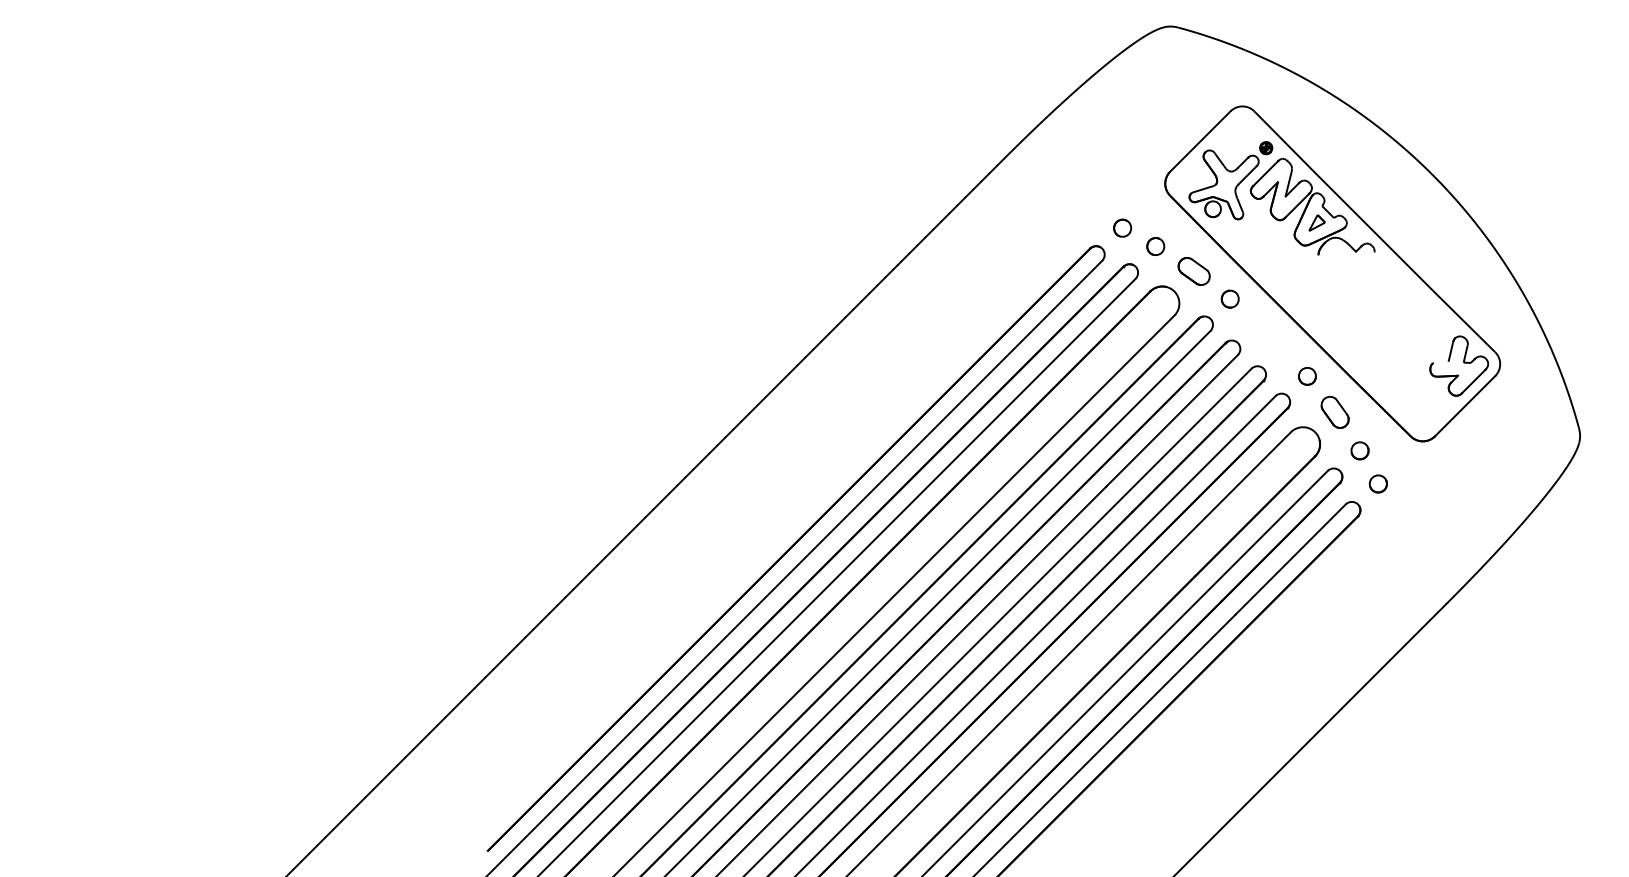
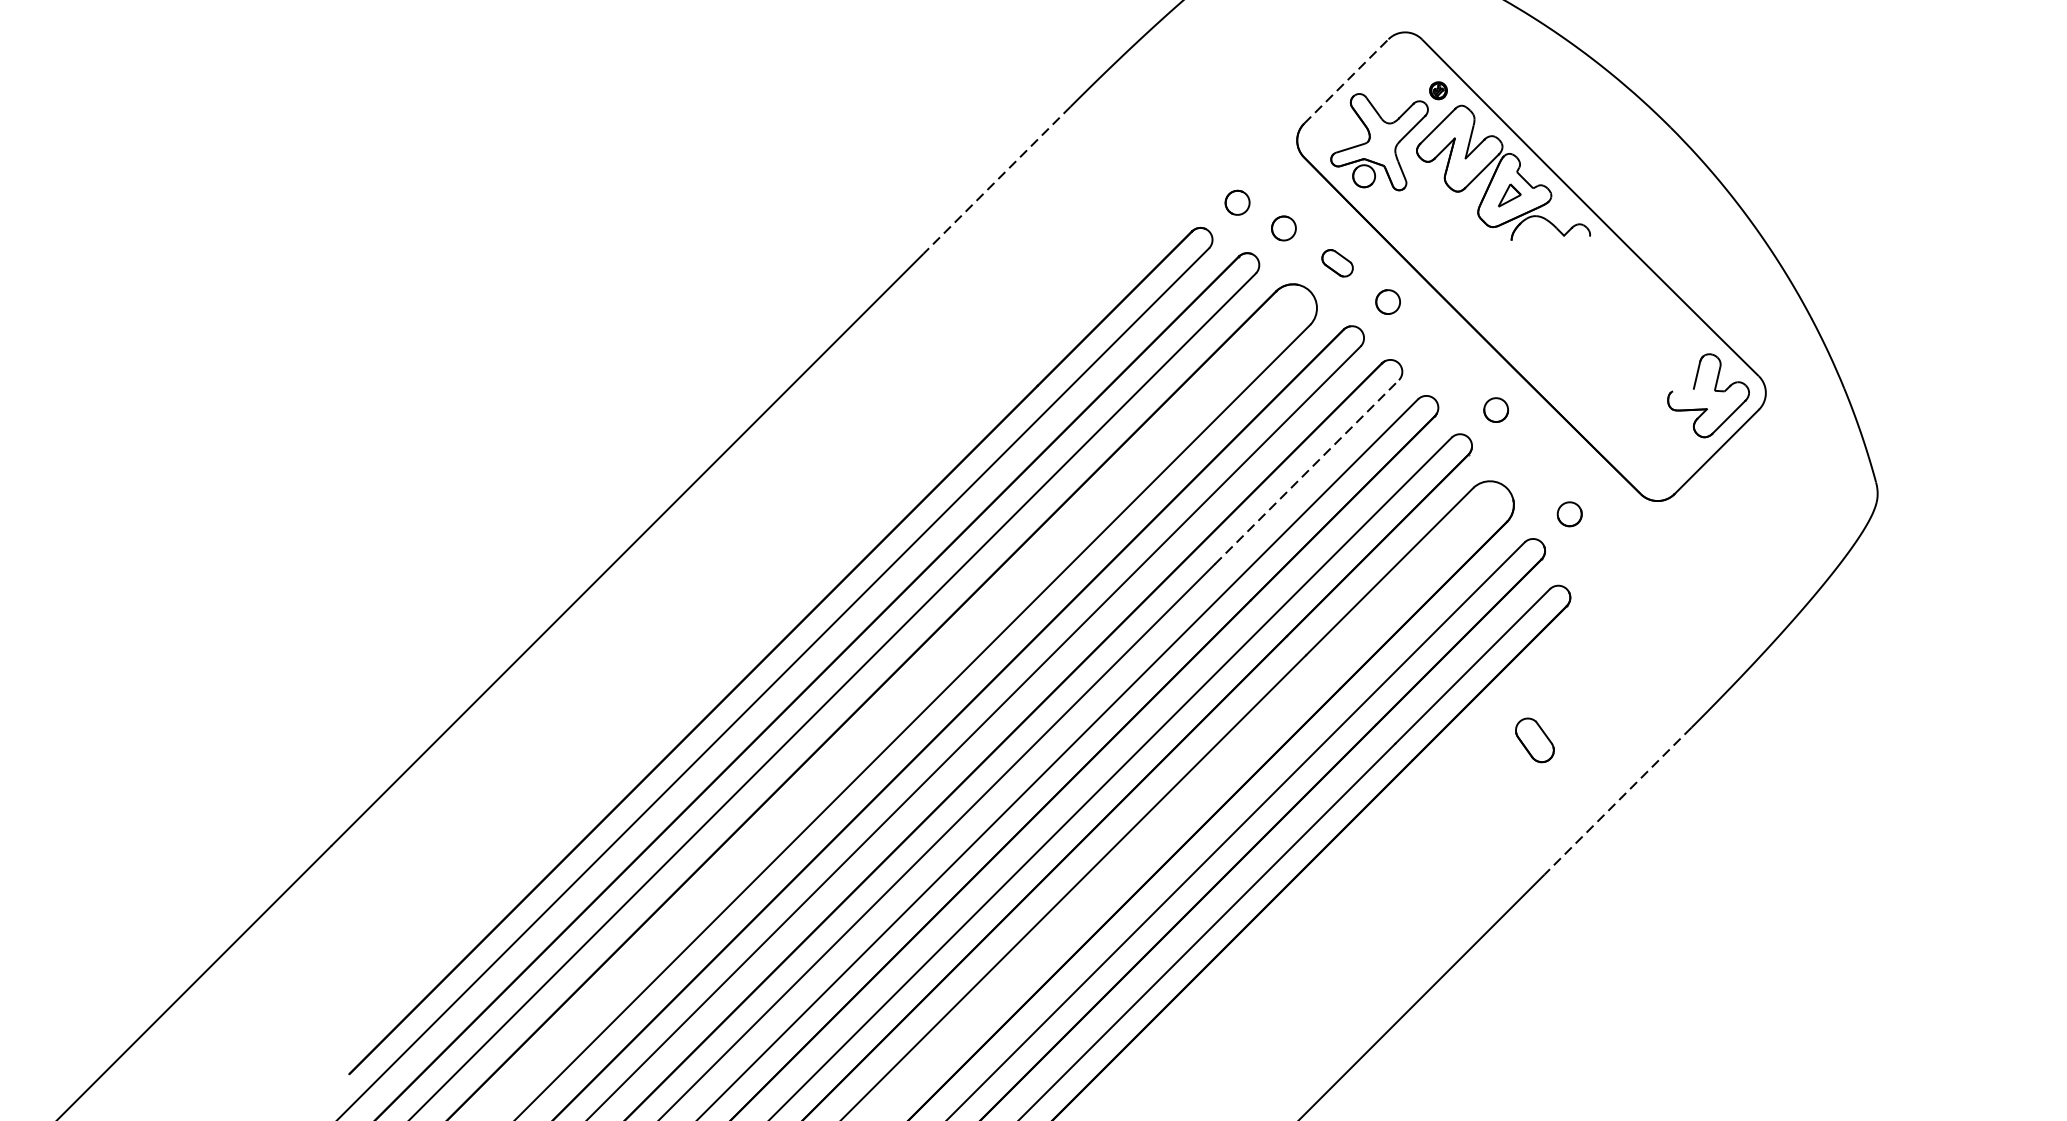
line: (1200, 141) -> (1346, 81), solid -> dashed
line: (950, 212) -> (996, 180), solid -> dashed
part: (1193, 271) -> (1336, 263), size x0.7
part: (1334, 412) -> (1534, 740), moved
line: (1172, 420) -> (1307, 471), solid -> dashed
part: (1378, 483) -> (1595, 560), removed
line: (1394, 656) -> (1617, 802), solid -> dashed

